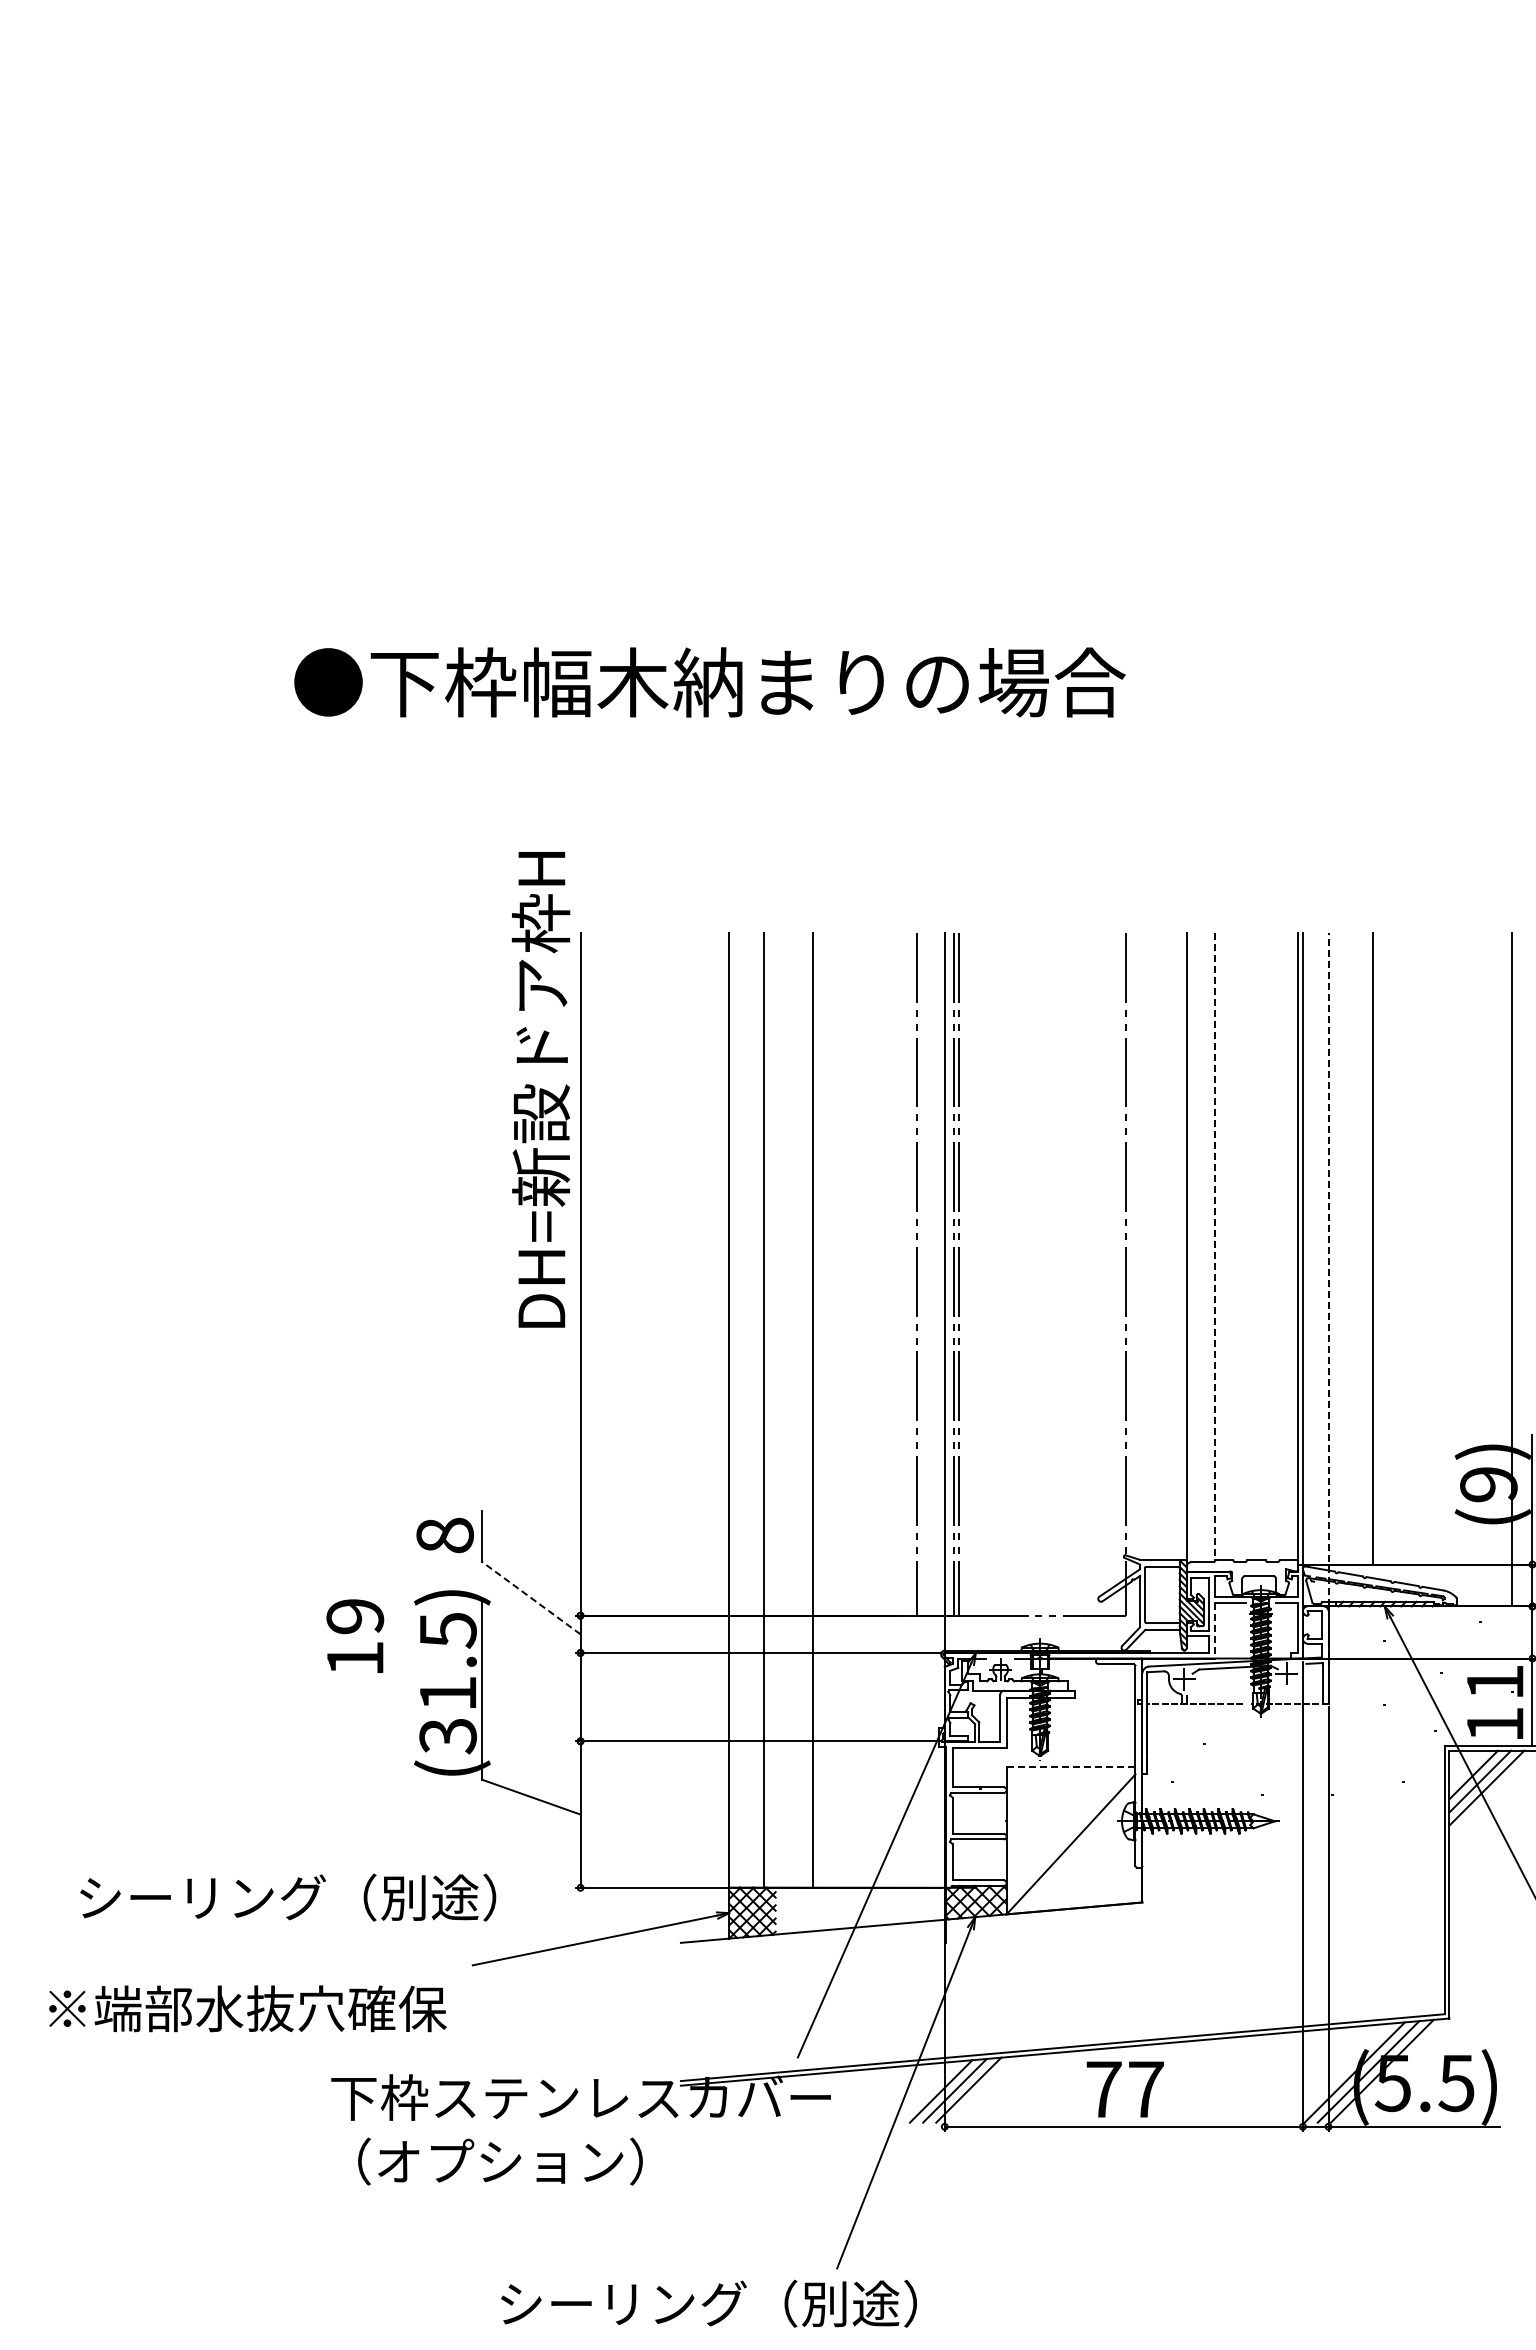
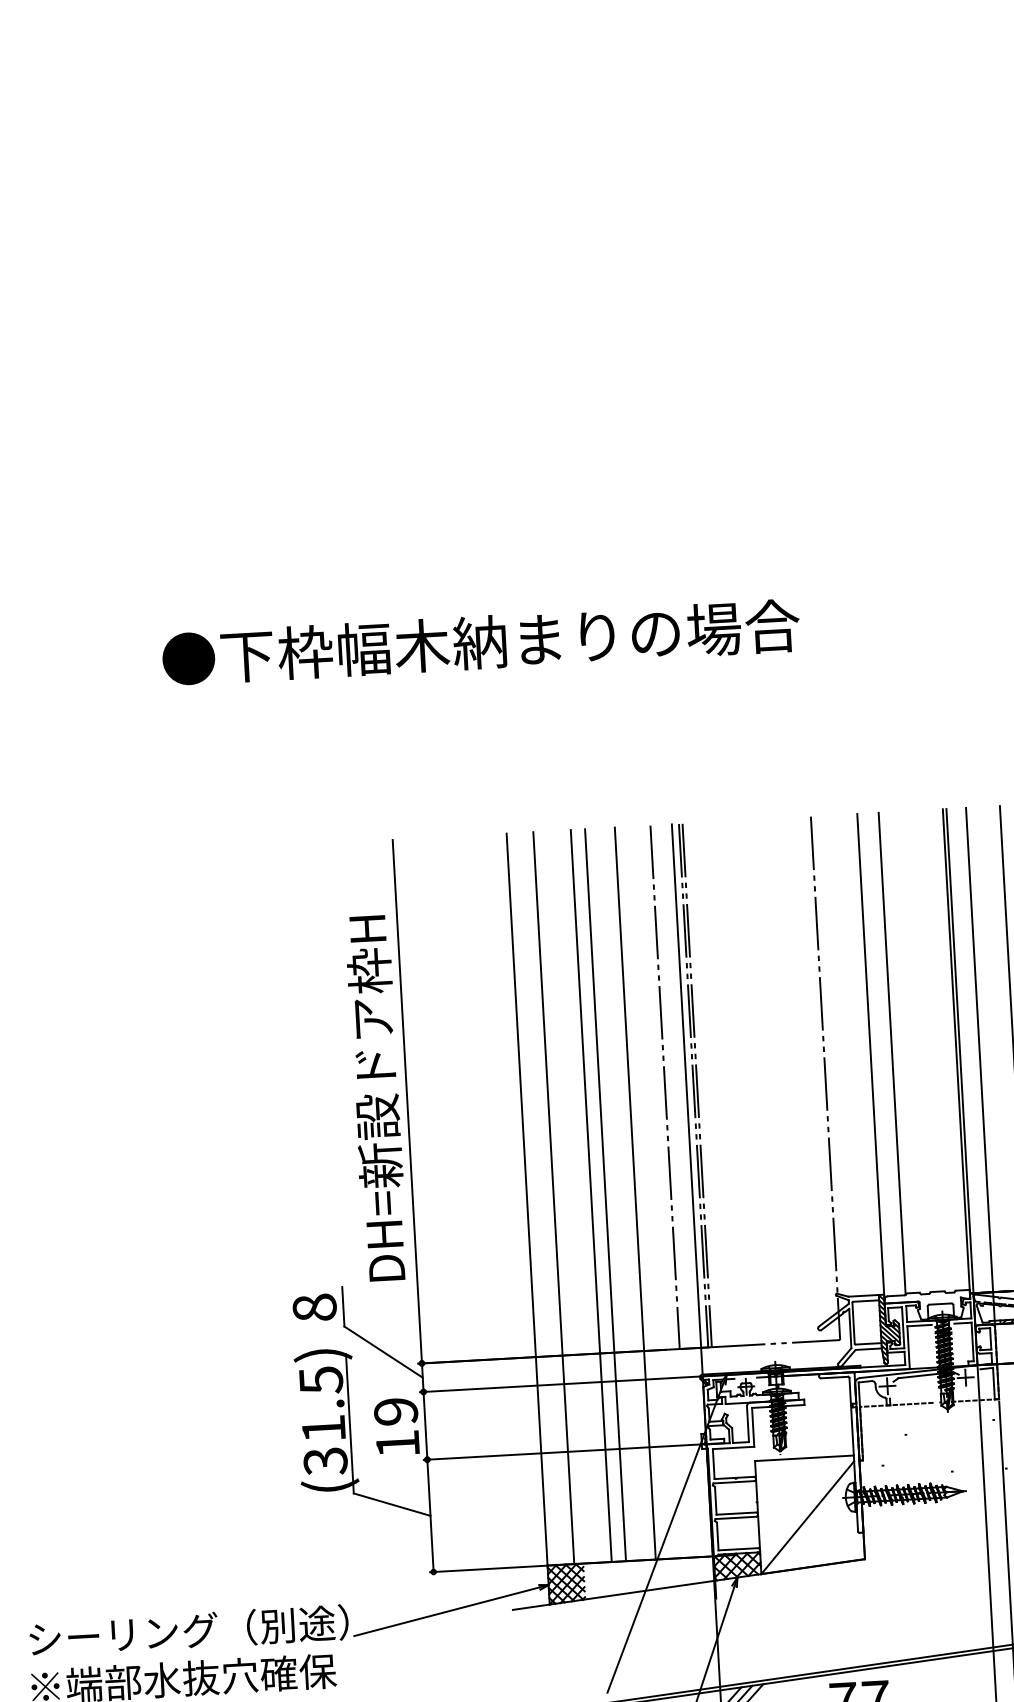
text: (540, 1089) -> (376, 1098), moved
line: (1214, 1247) -> (892, 1054), dashed -> solid
line: (1328, 1269) -> (980, 1066), dashed -> solid
line: (831, 1409) -> (605, 1194), added
line: (870, 1409) -> (635, 1192), added
line: (531, 1598) -> (383, 1352), dashed -> solid
line: (1214, 1630) -> (908, 1347), dashed -> solid
text: (355, 1635) -> (397, 1426), moved
line: (1071, 1766) -> (804, 1457), dashed -> solid
text: (288, 1897) -> (189, 1630), moved

